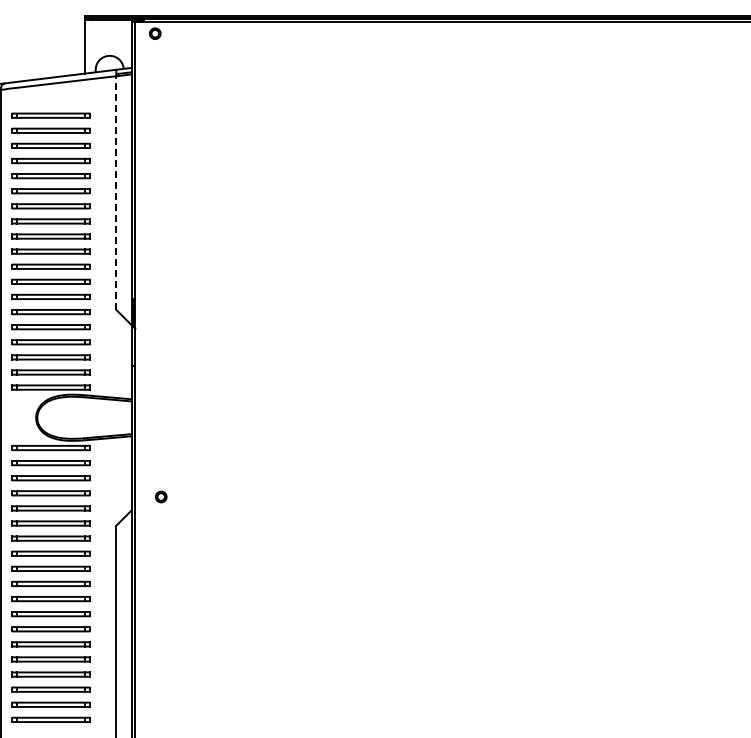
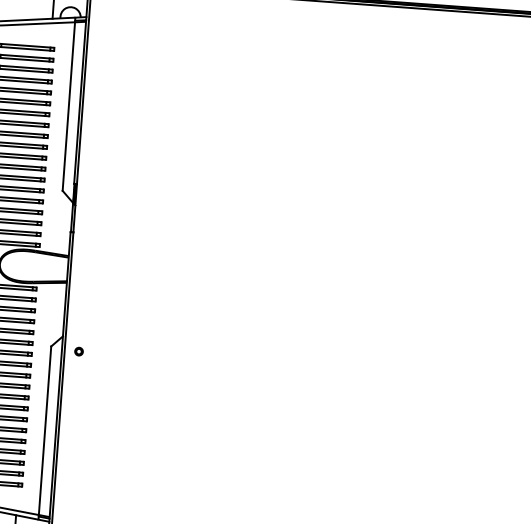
line: (116, 193) -> (68, 106), dashed -> solid
part: (161, 496) -> (79, 351), moved

